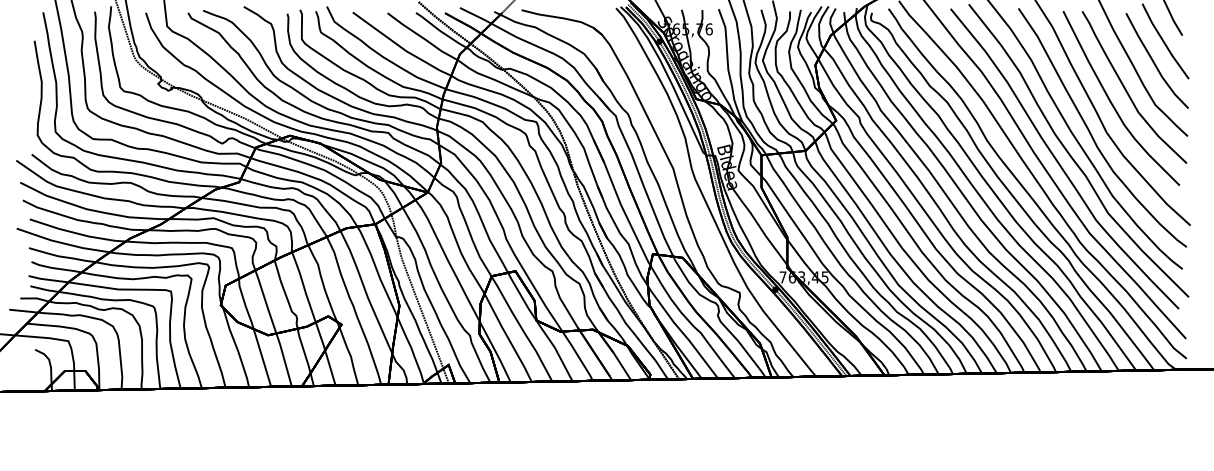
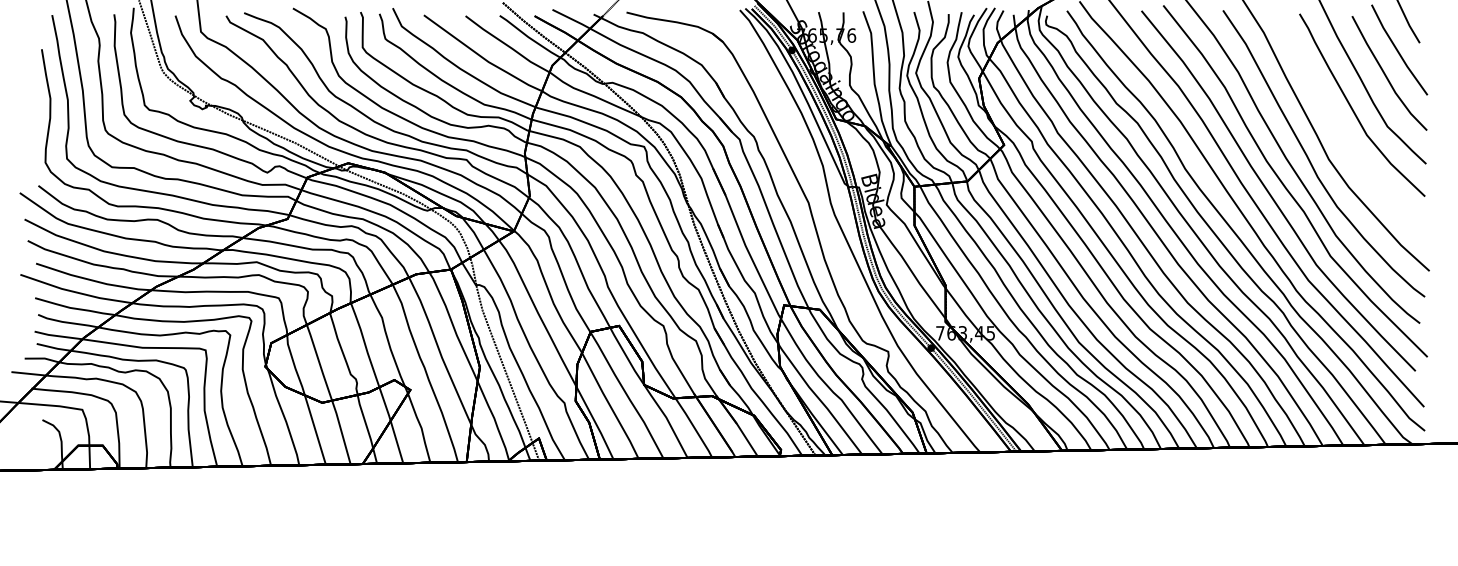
curve: (1112, 102) -> (1335, 123), removed

